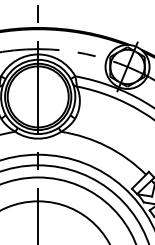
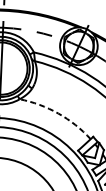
arc: (107, 146) -> (58, 113), solid -> dashed

